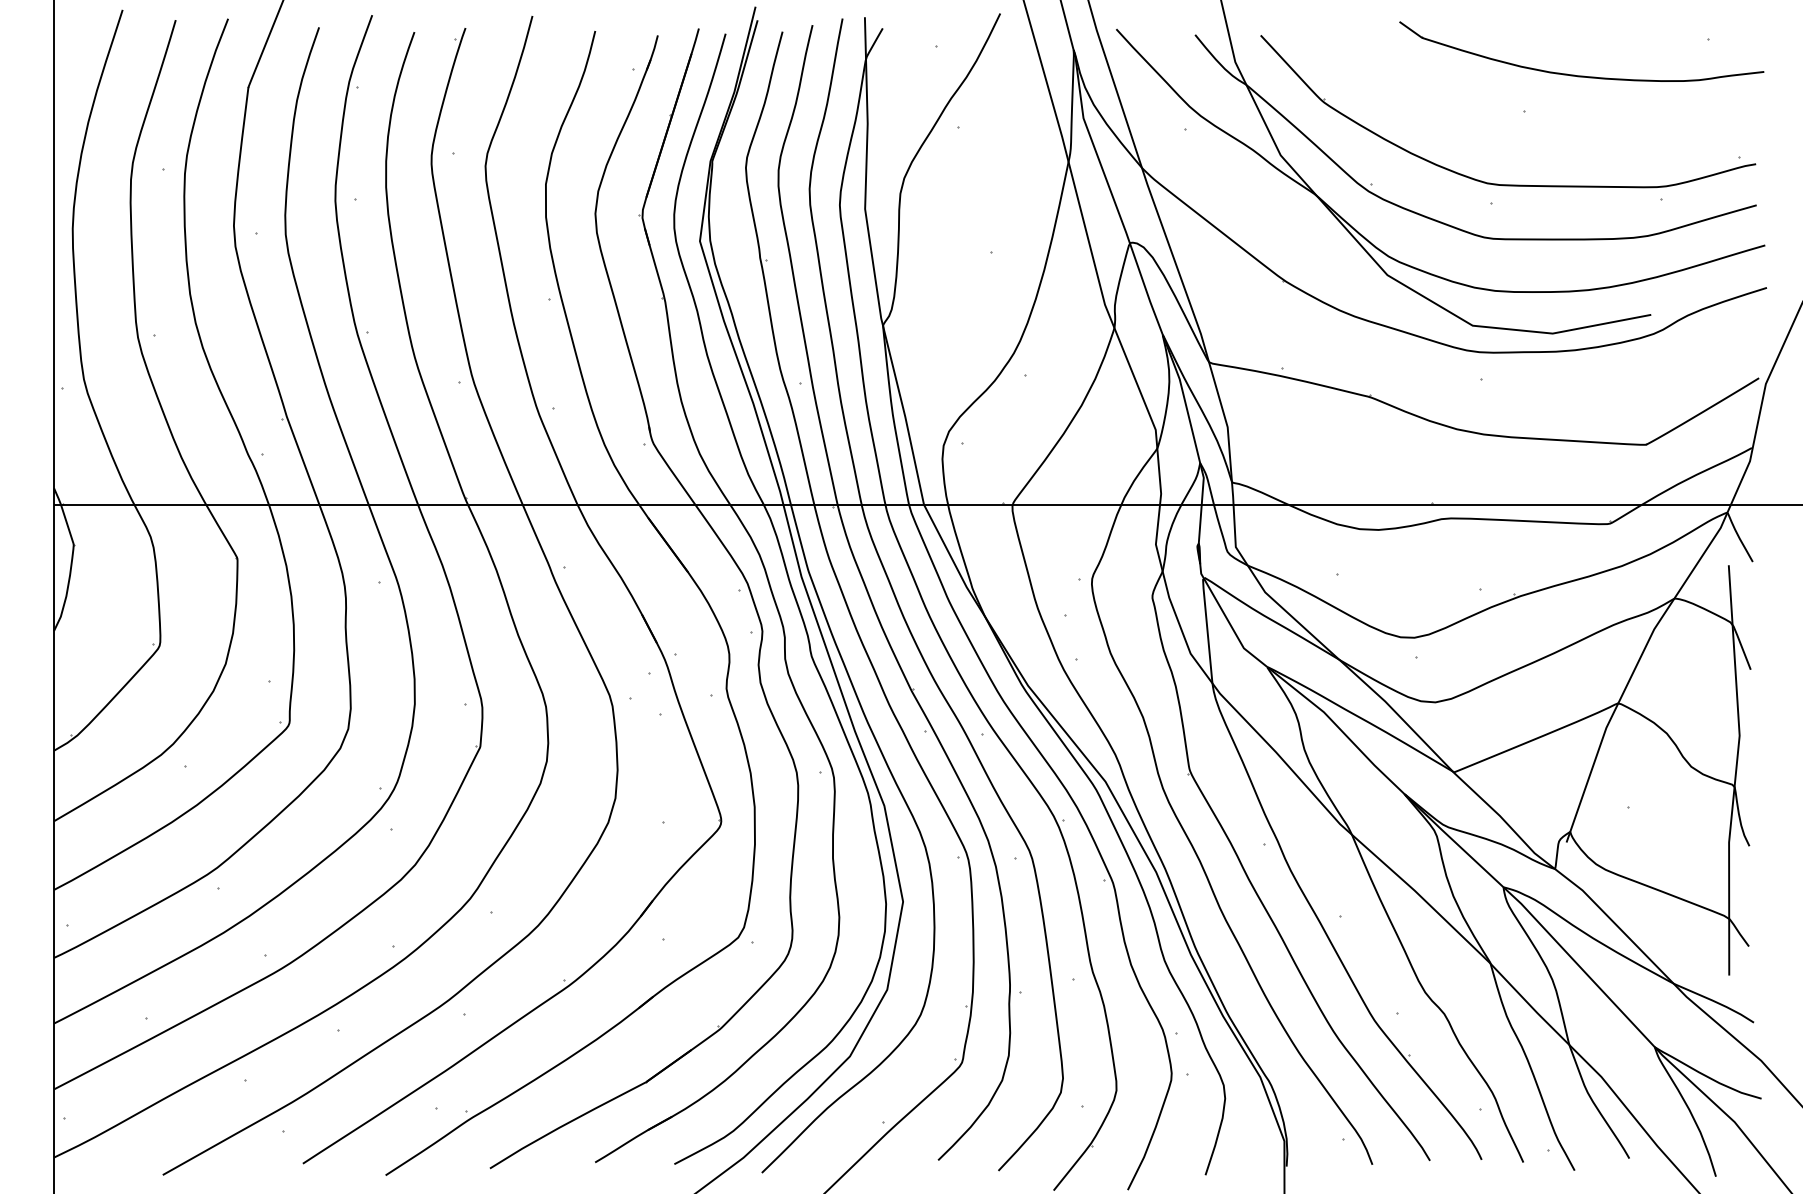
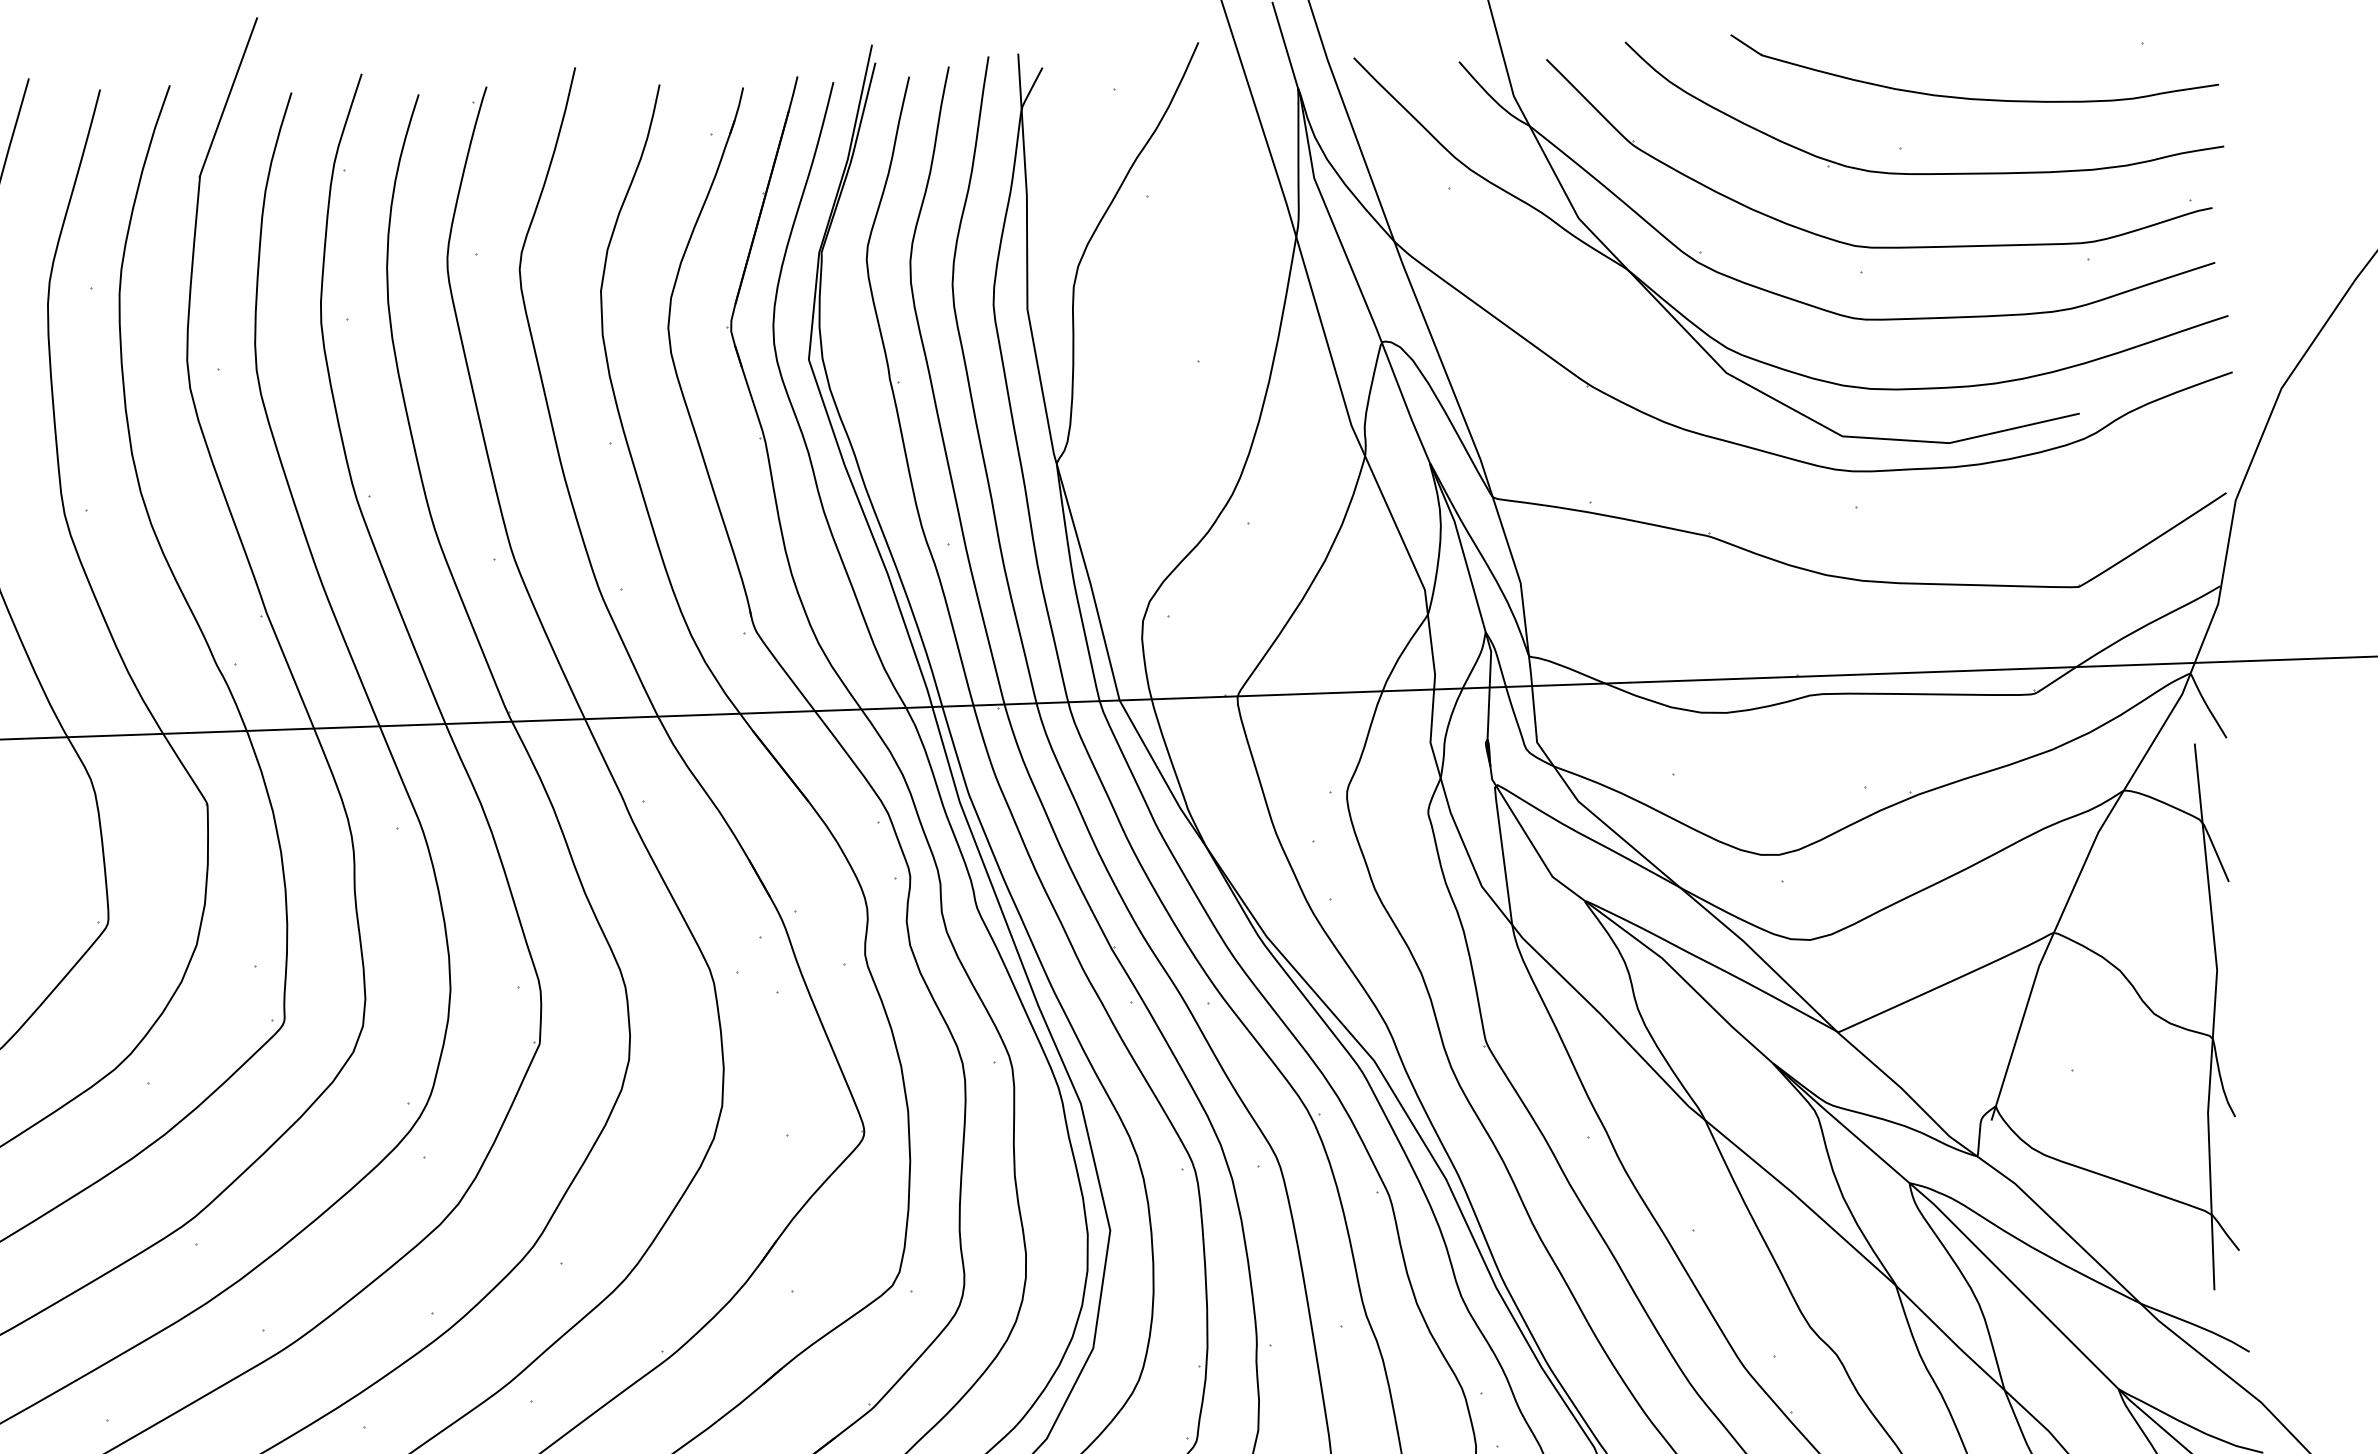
part: (1542, 130) -> (1926, 173), added

